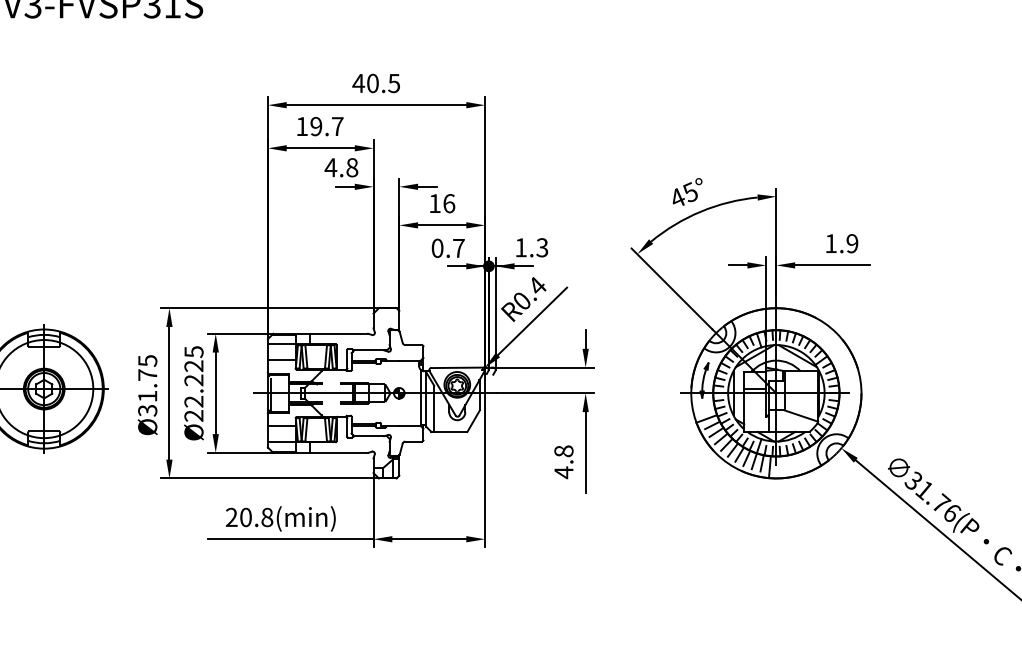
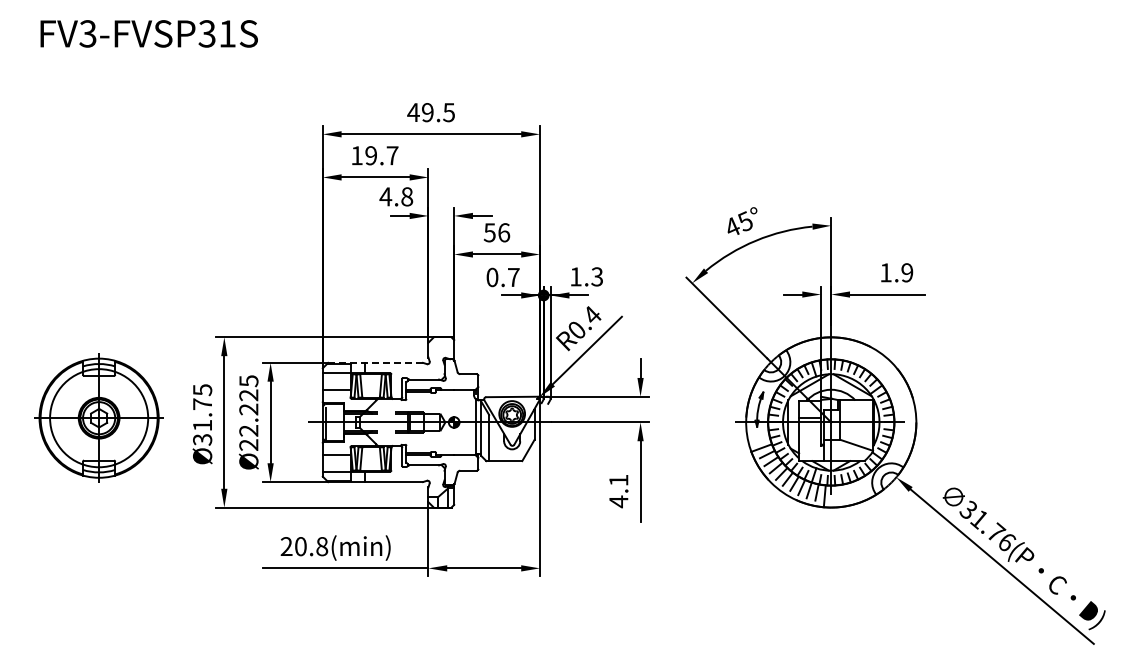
text: (372, 83) -> (427, 112), 40.5 -> 49.5
text: (434, 203) -> (489, 232), 16 -> 56
line: (321, 333) -> (376, 362), solid -> dashed
text: (563, 451) -> (618, 480), 4.8 -> 4.1

